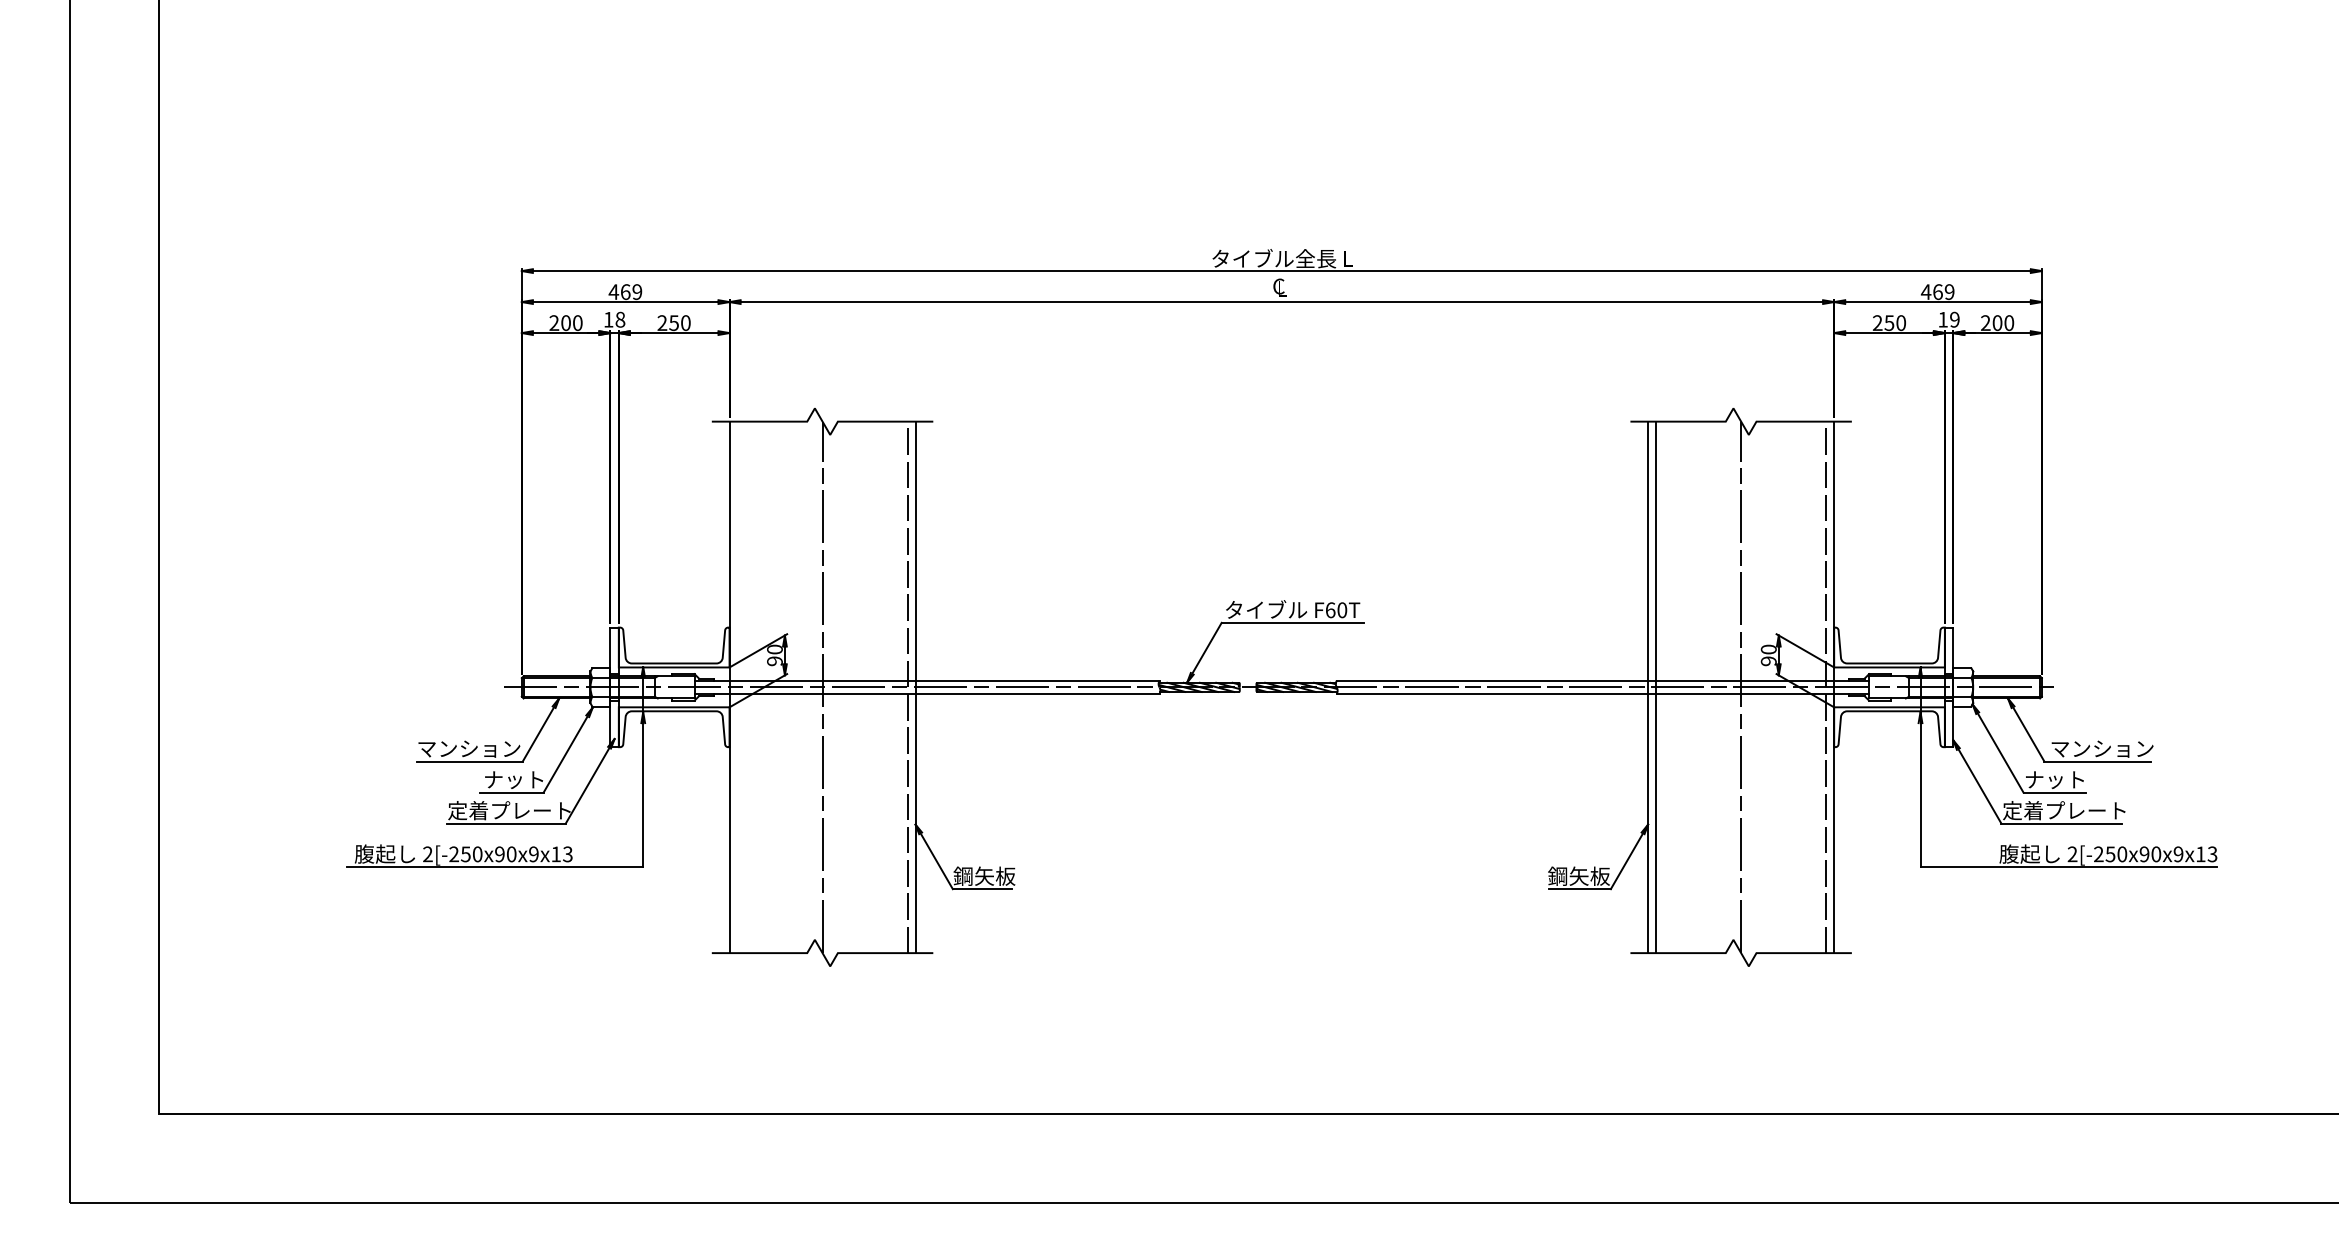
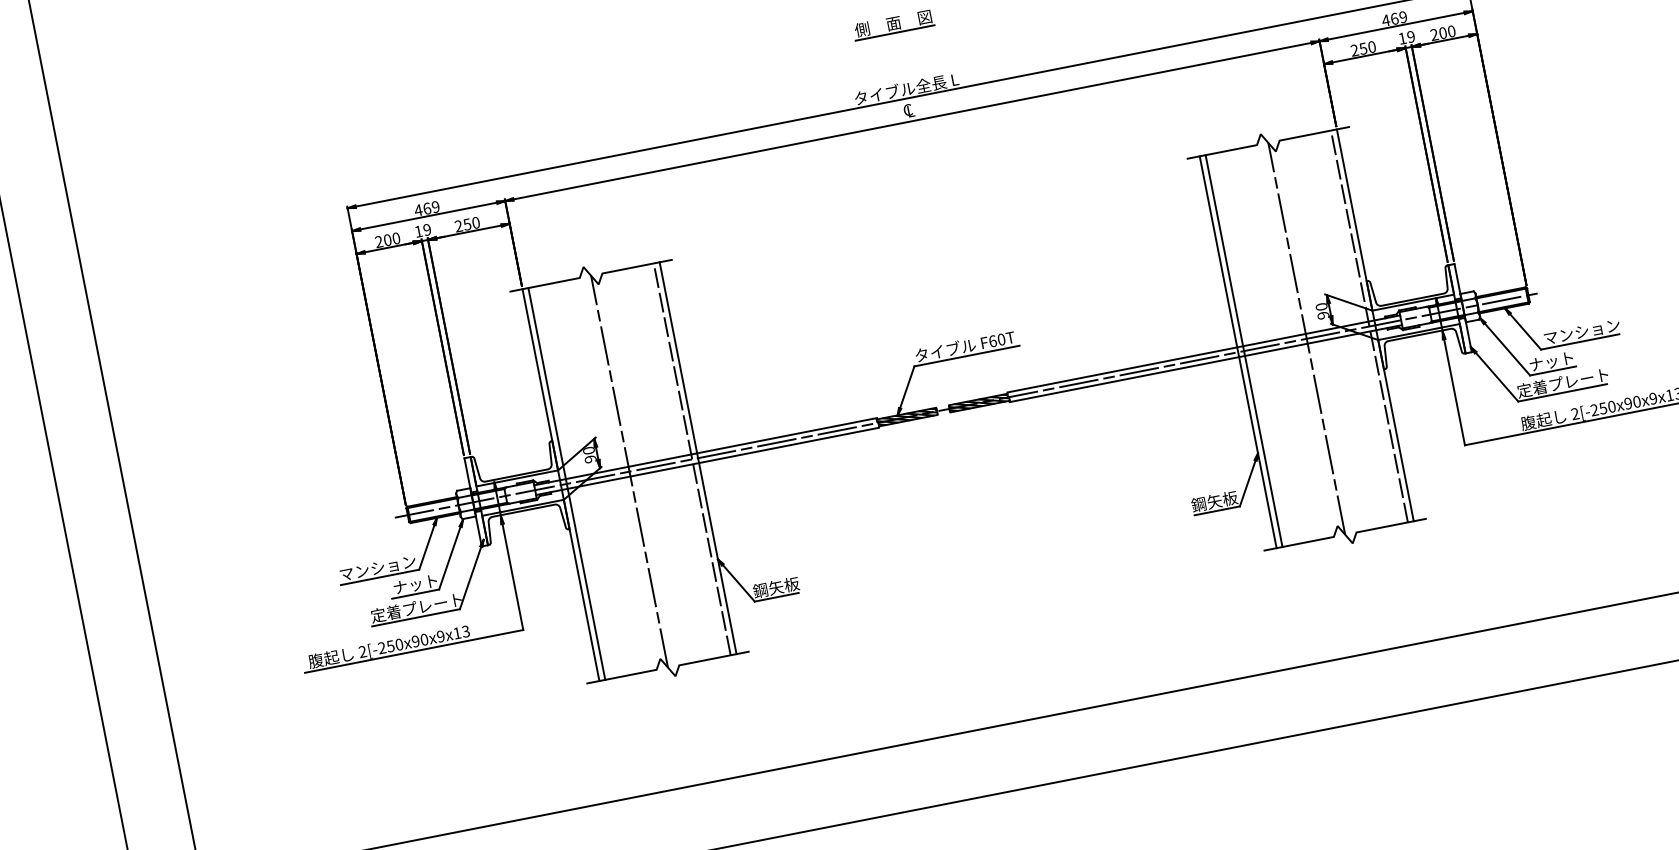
part: (1281, 171) -> (893, 24), added
text: (620, 319) -> (427, 229), 18 -> 19
line: (737, 687) -> (566, 484), added

